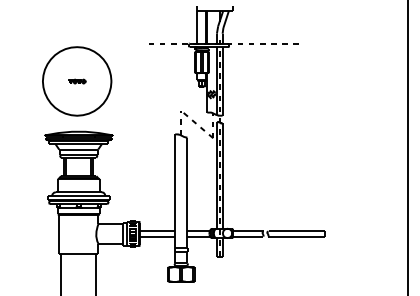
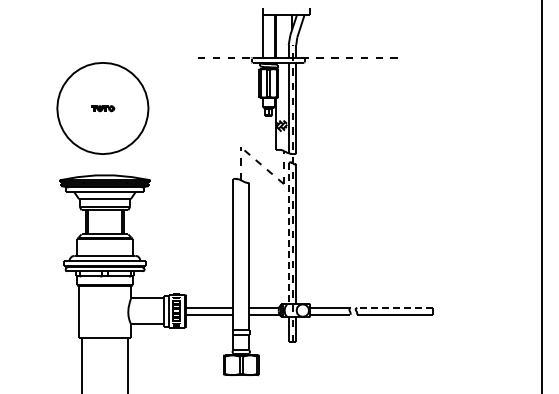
line: (216, 175) -> (288, 233), solid -> dashed
line: (297, 231) -> (395, 307), solid -> dashed

